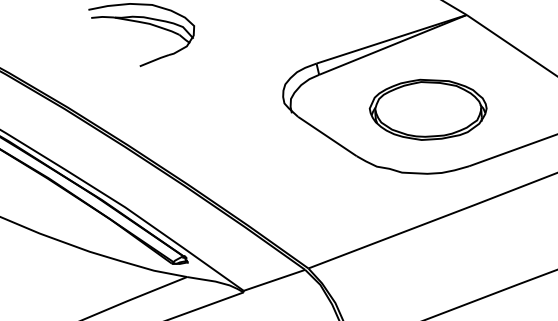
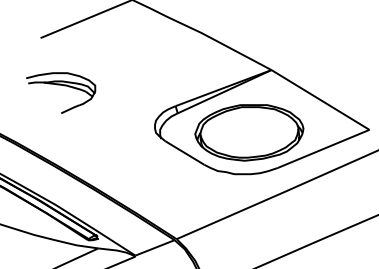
part: (428, 109) -> (249, 132), size x1.43

